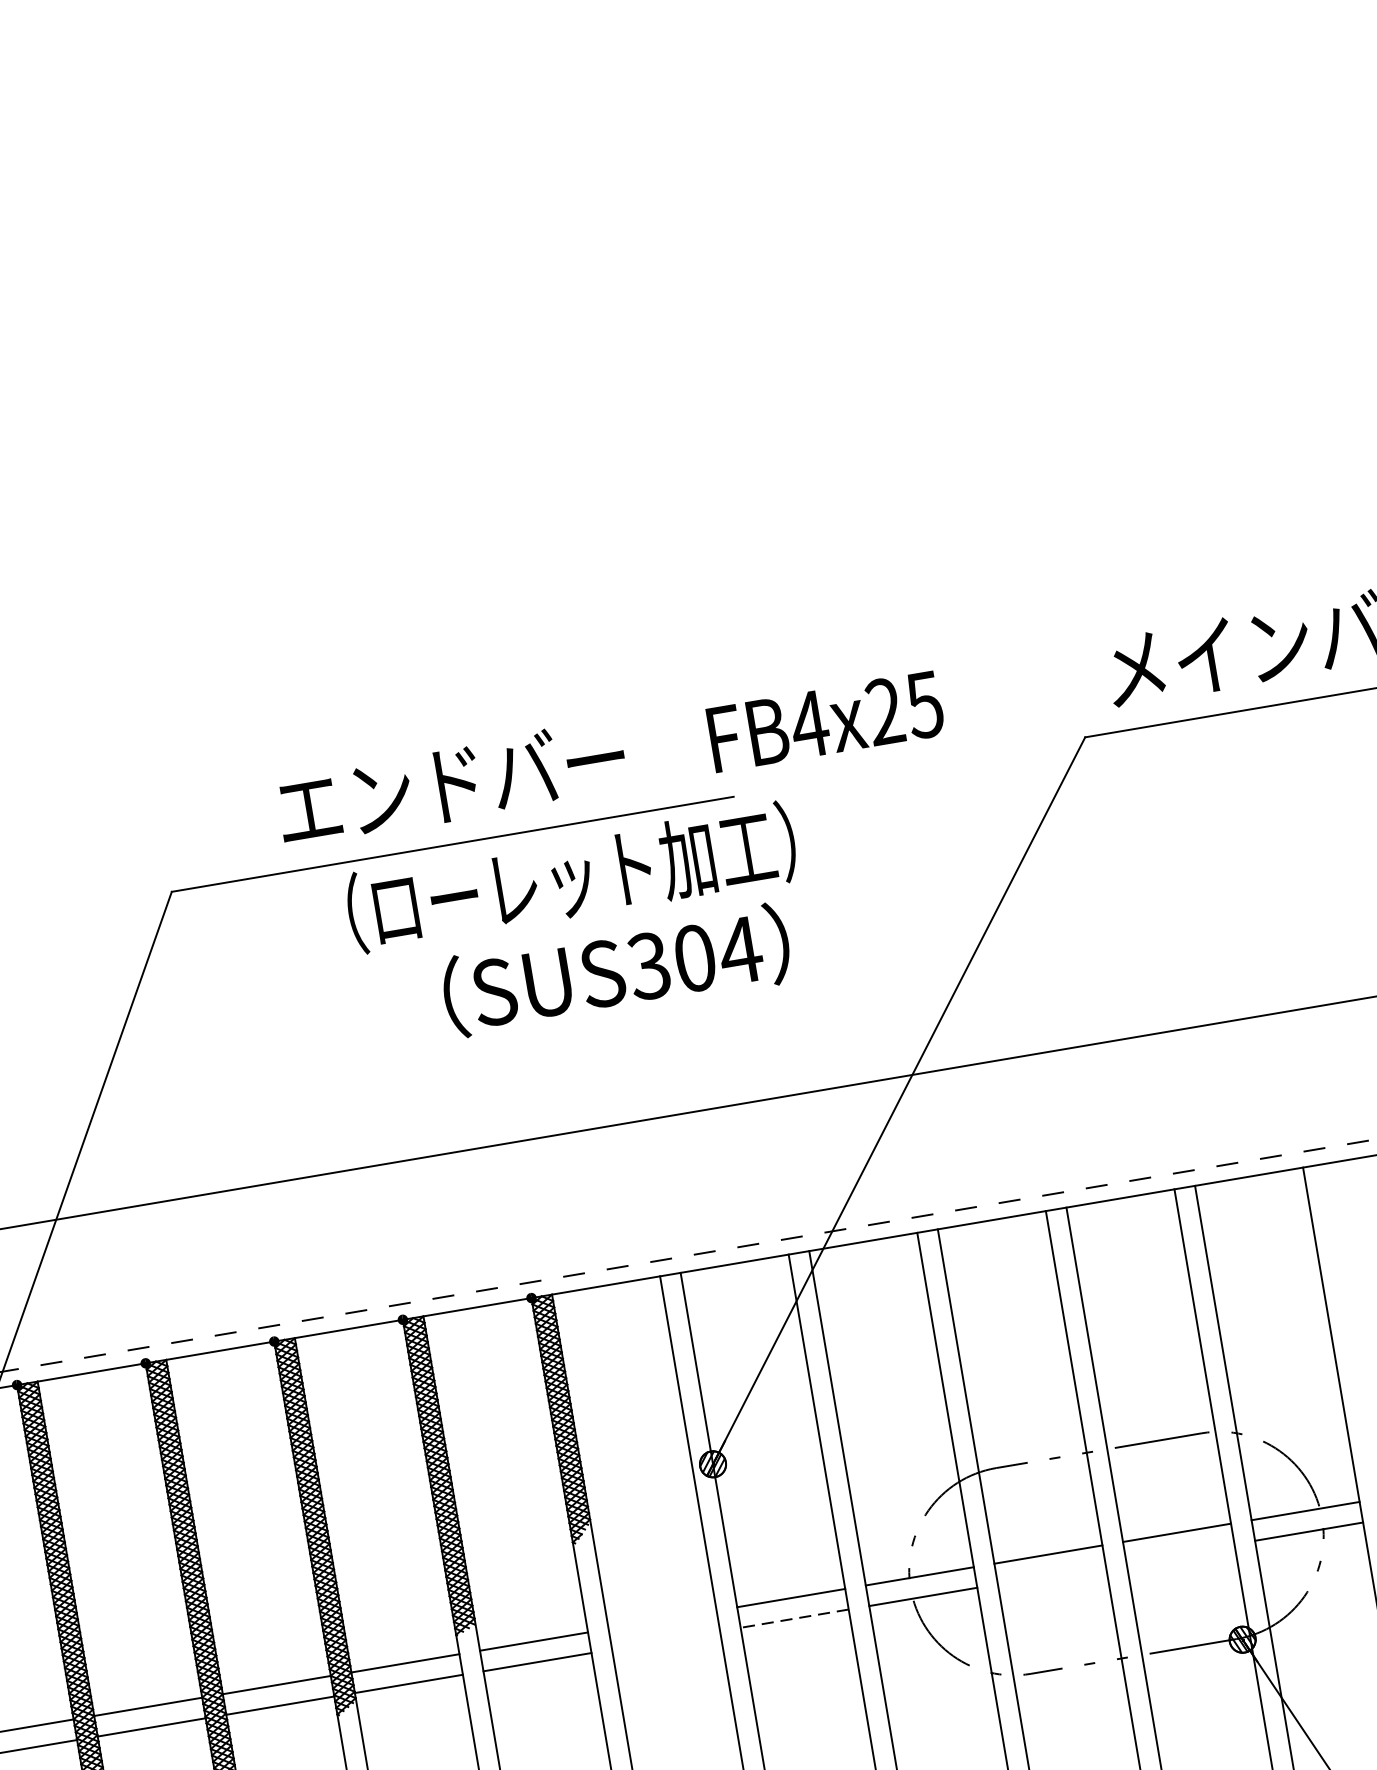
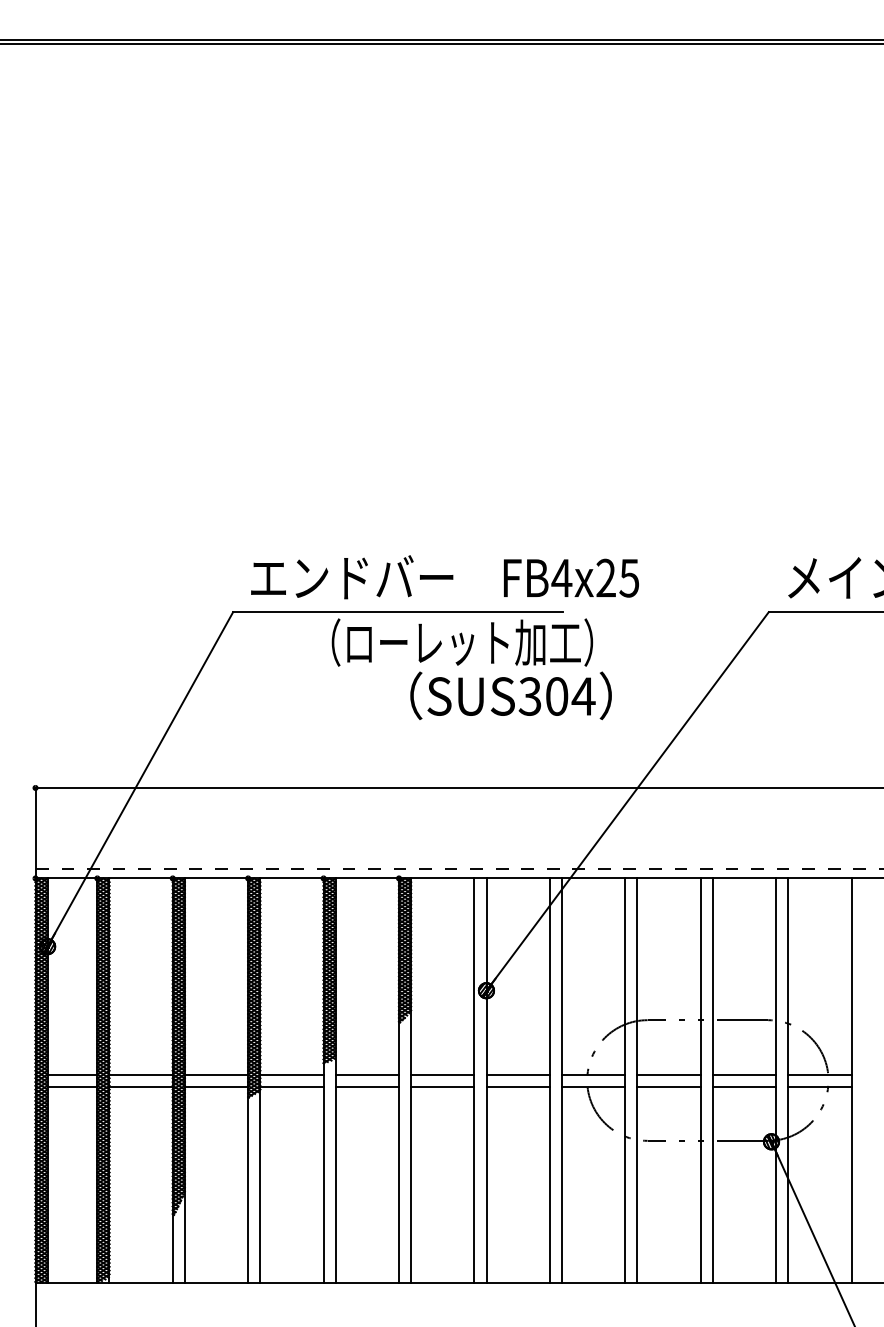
text: (609, 757) -> (444, 577), moved
text: (615, 969) -> (510, 695), moved
line: (1180, 1553) -> (744, 1086), added
line: (1051, 1575) -> (668, 1086), added
line: (795, 1618) -> (518, 1086), dashed -> solid
line: (662, 1619) -> (442, 1074), added
line: (665, 1640) -> (442, 1086), added

